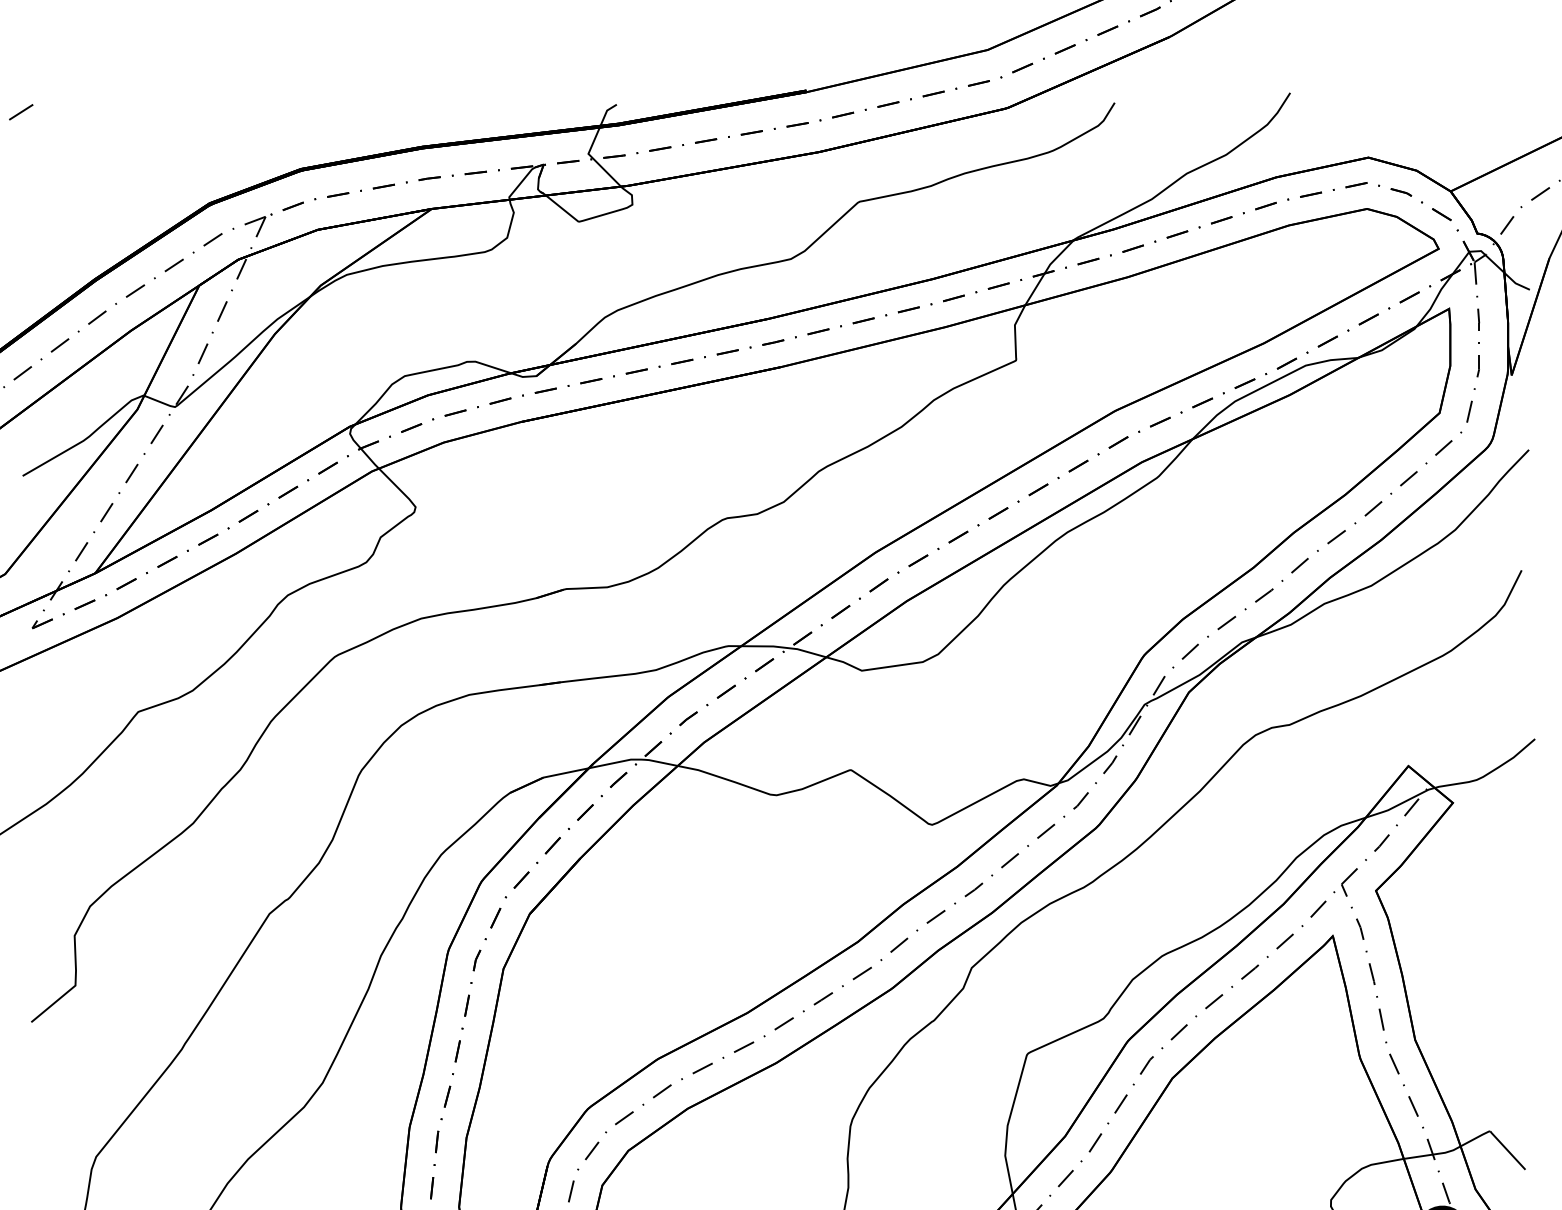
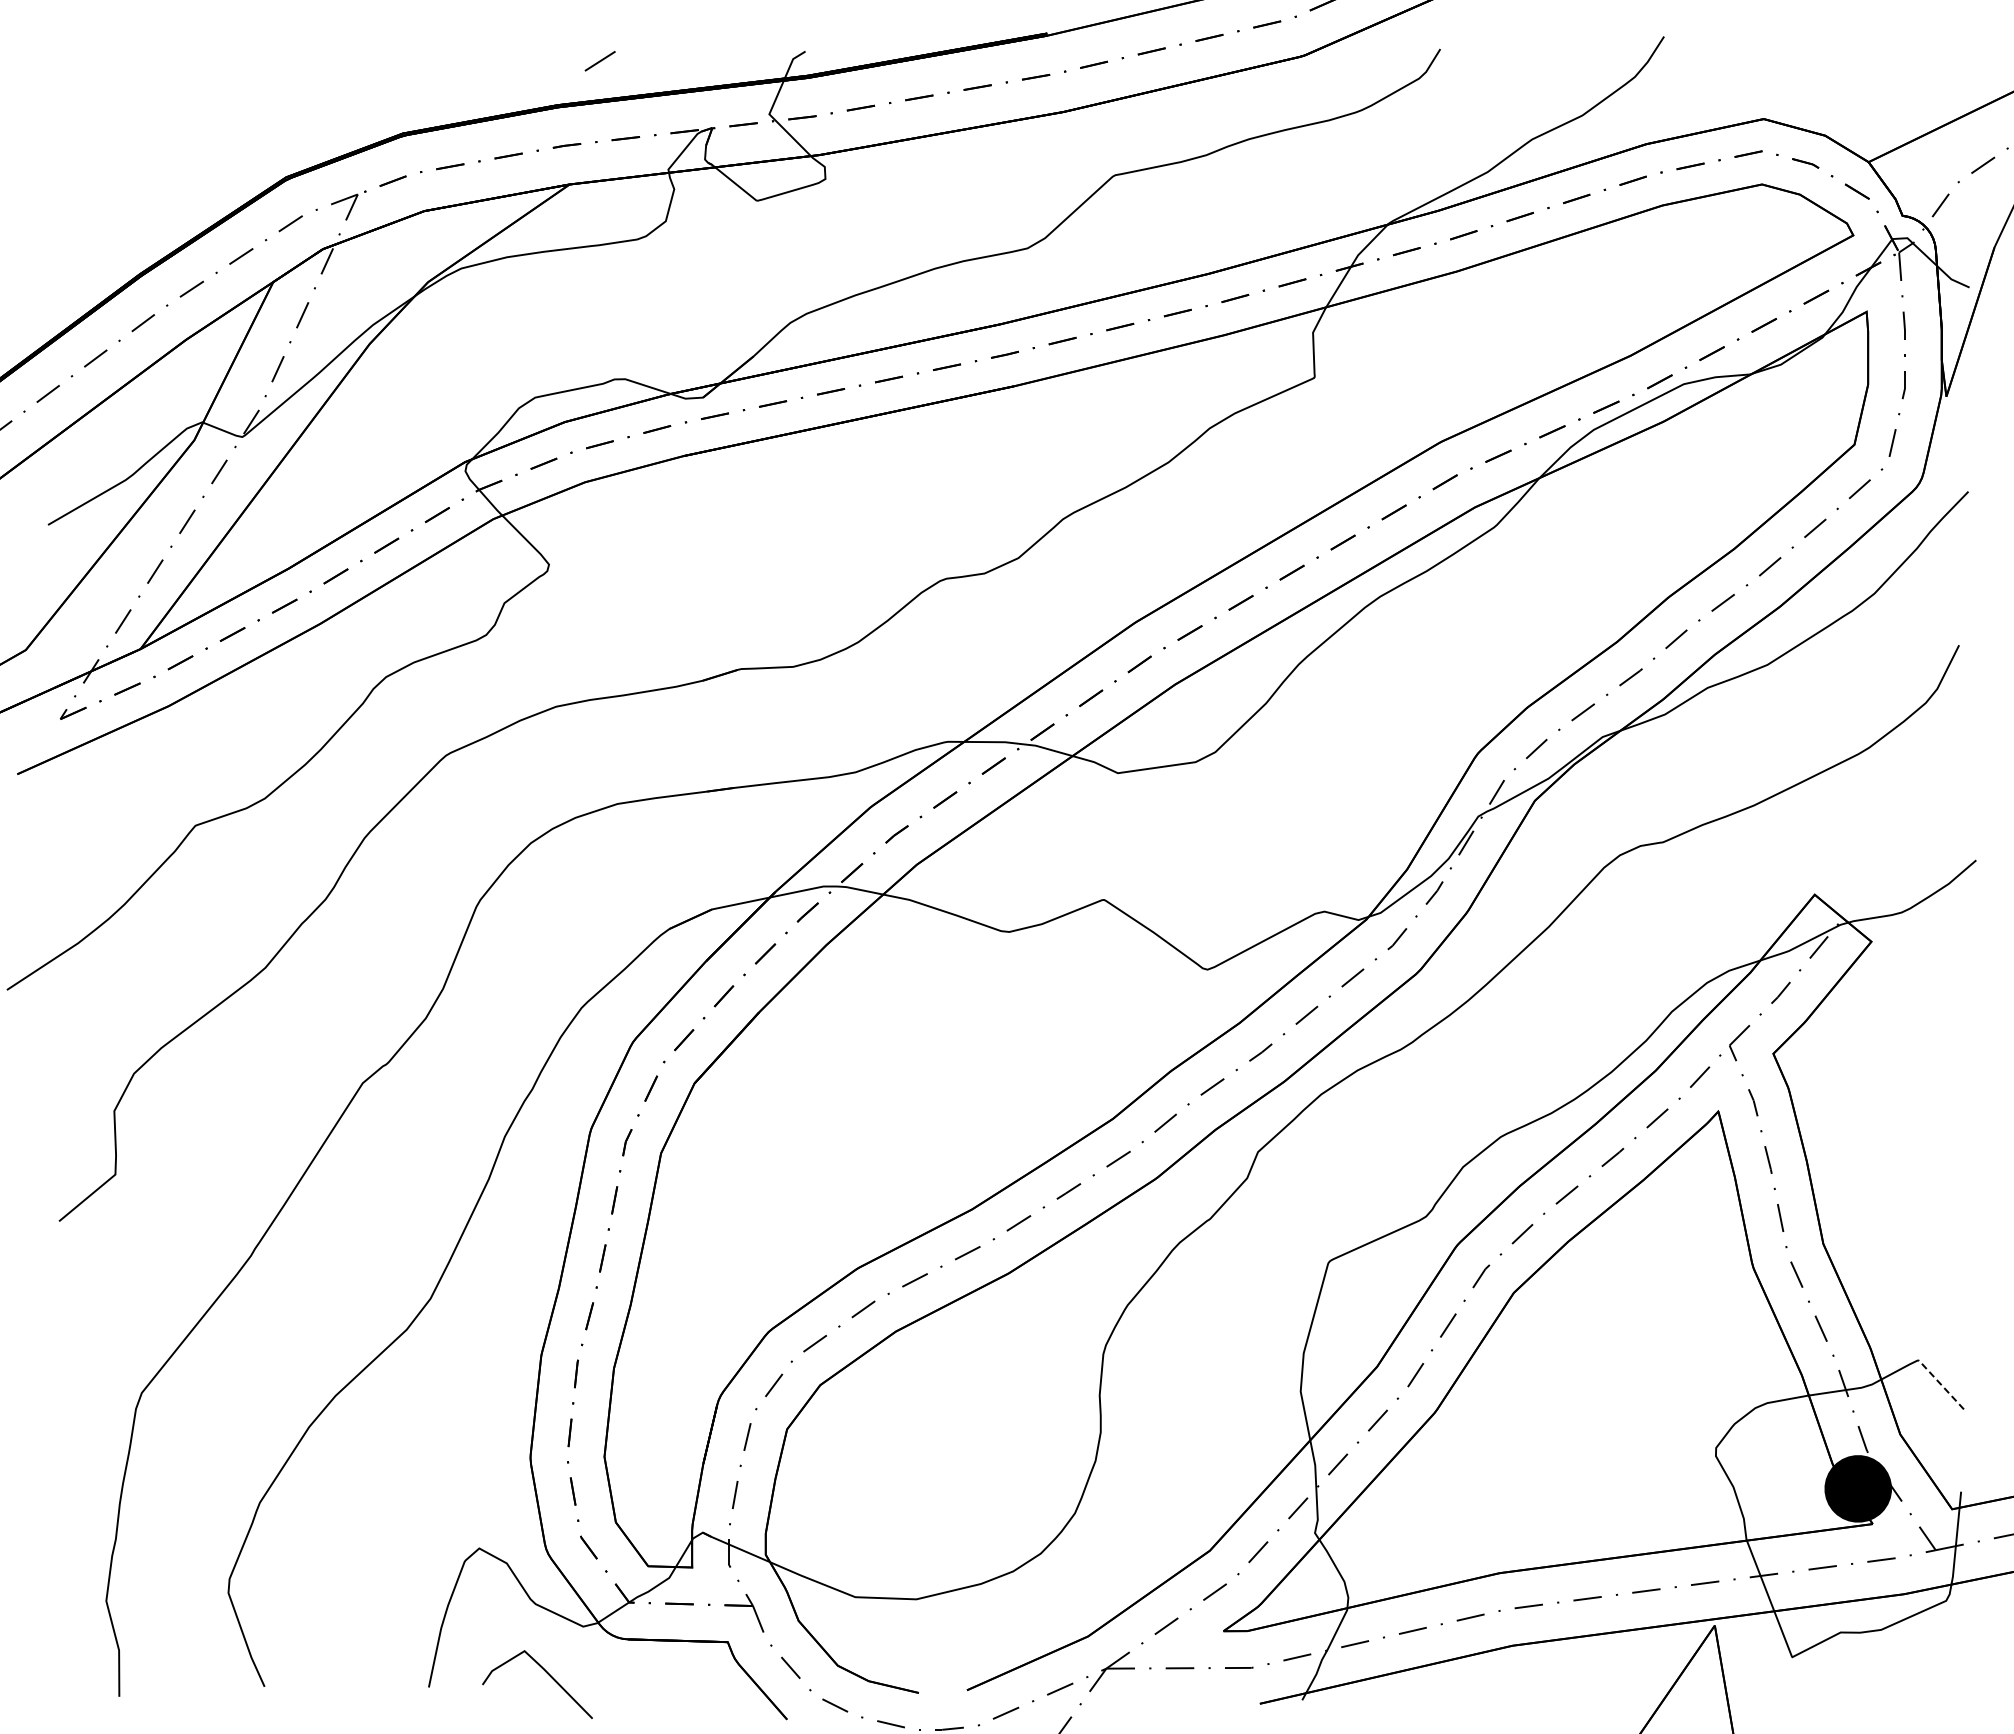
line: (20, 112) -> (599, 61), moved
line: (1507, 1149) -> (1940, 1383), solid -> dashed

